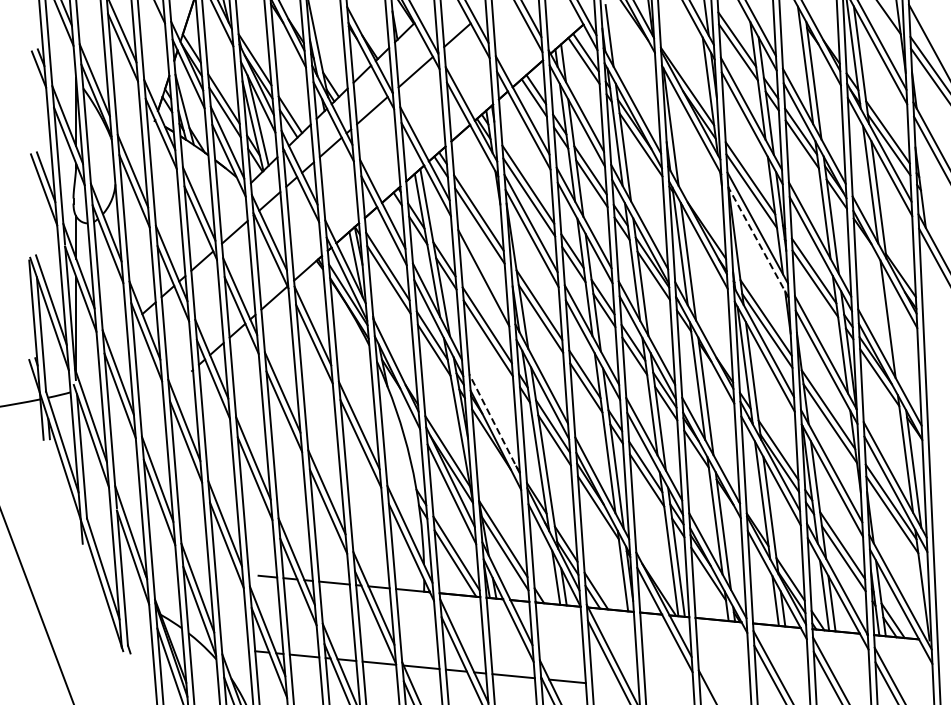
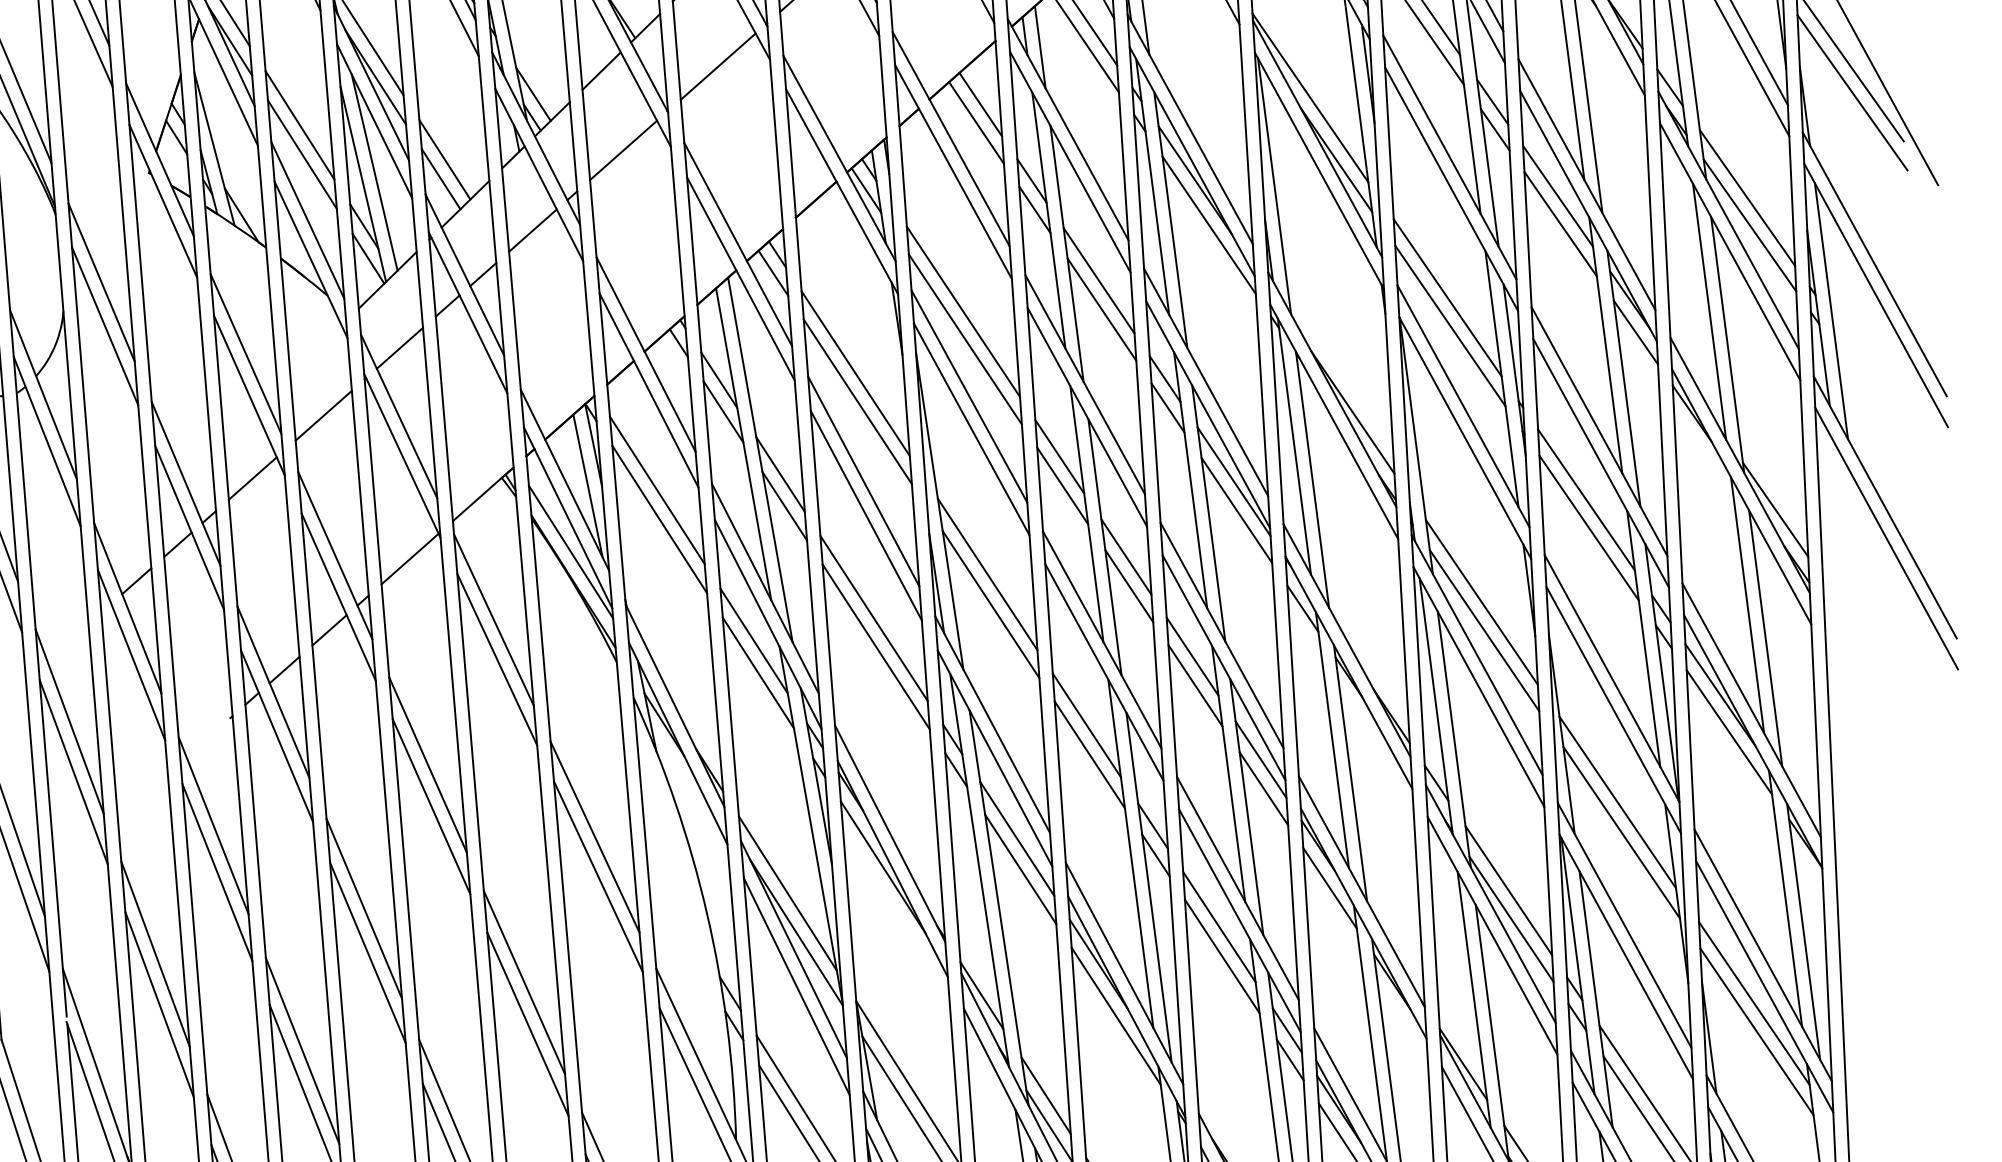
line: (926, 184) -> (1831, 311), added
line: (758, 242) -> (1465, 437), dashed -> solid
line: (482, 262) -> (863, 481), added
line: (895, 334) -> (1763, 638), added
line: (494, 424) -> (889, 834), dashed -> solid

